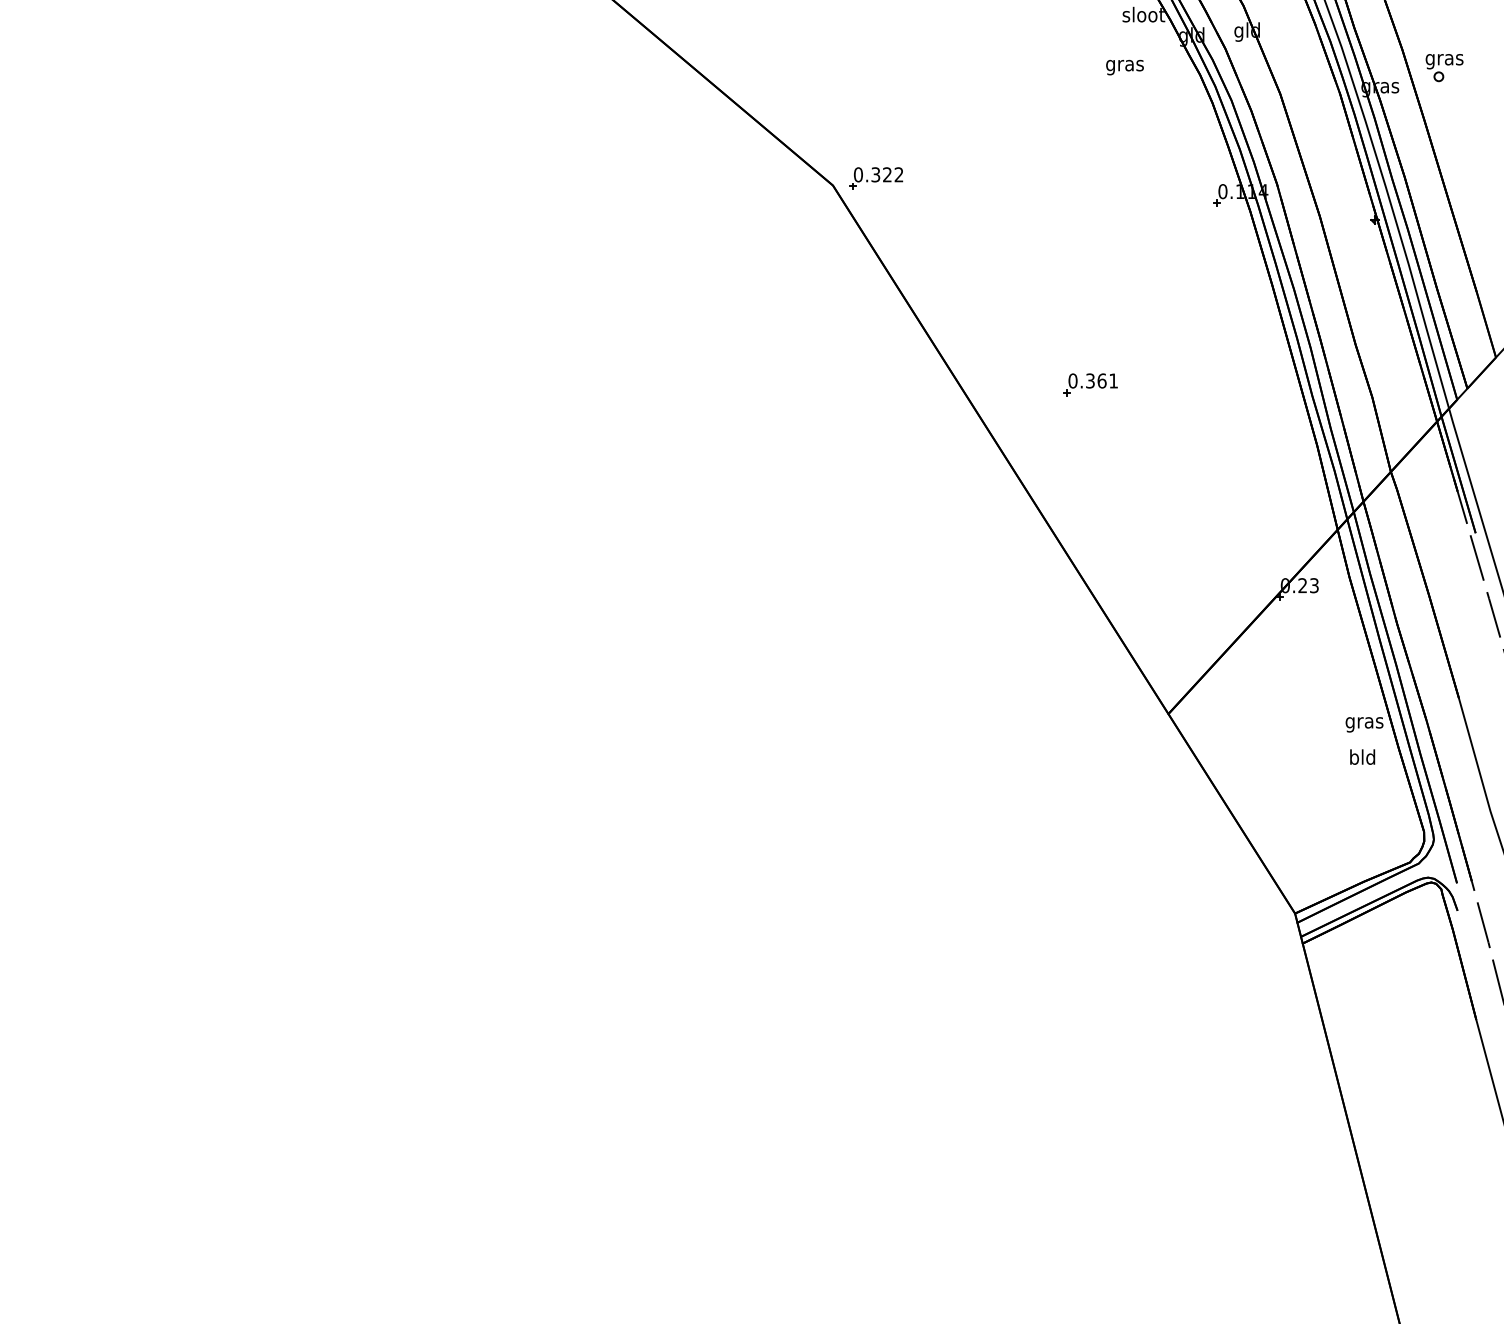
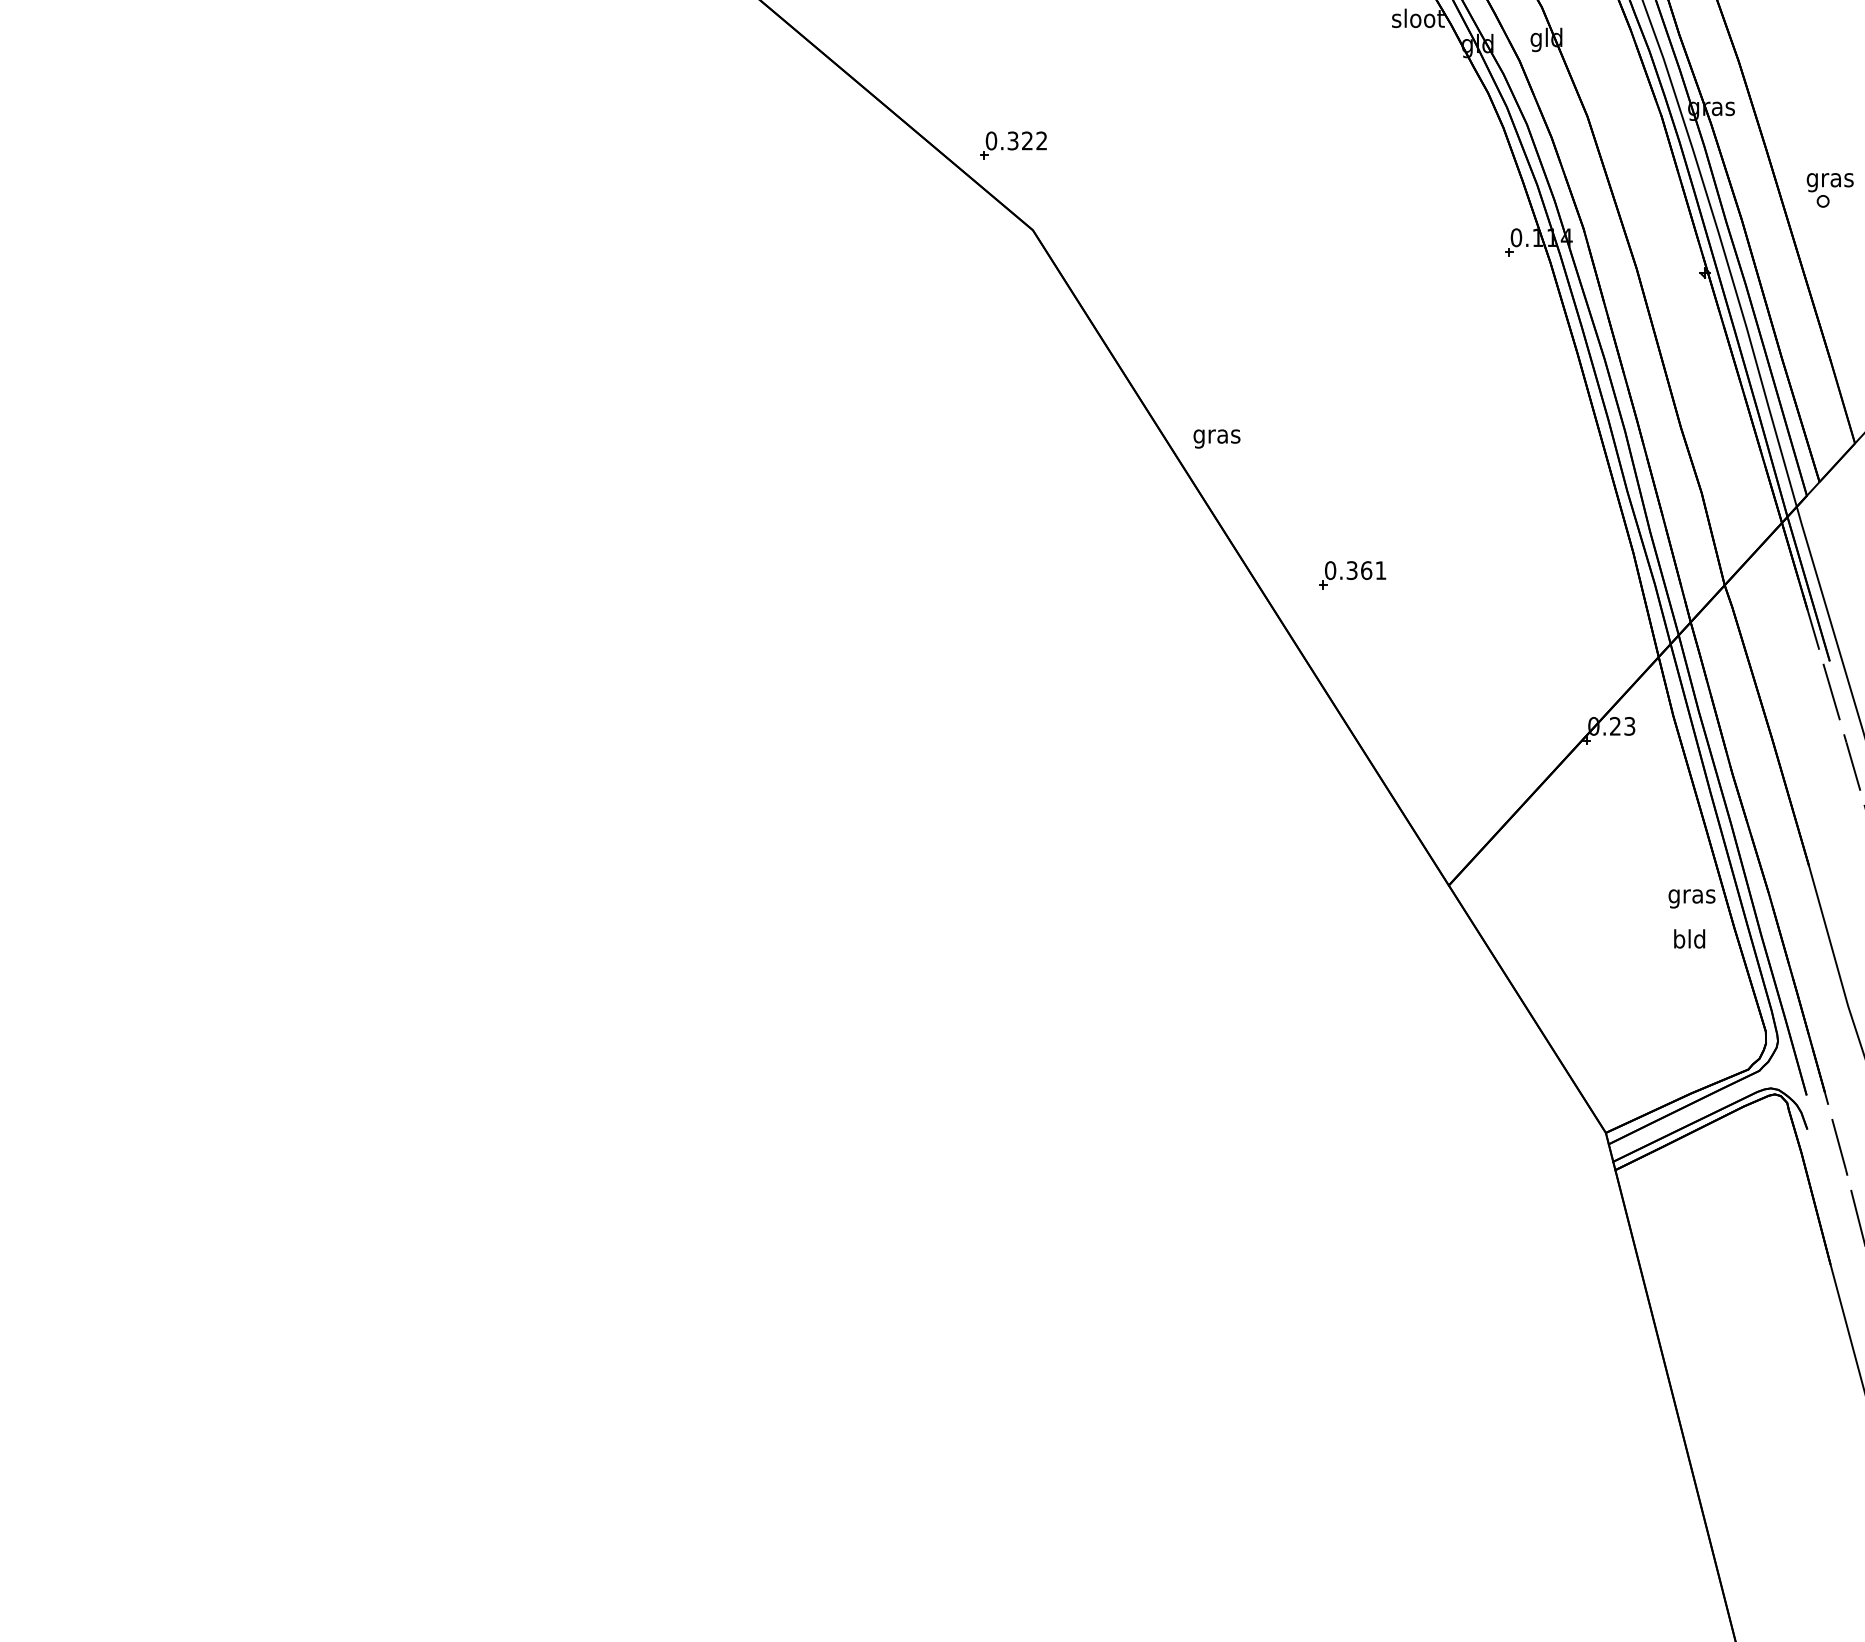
text: (1124, 67) -> (1216, 438), moved
part: (1443, 68) -> (1829, 190), moved
part: (876, 178) -> (1013, 145), moved
part: (1090, 384) -> (1352, 575), moved

